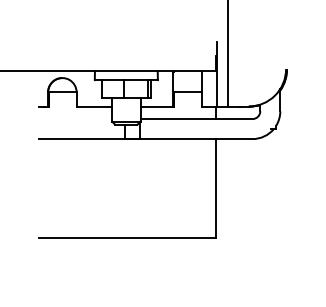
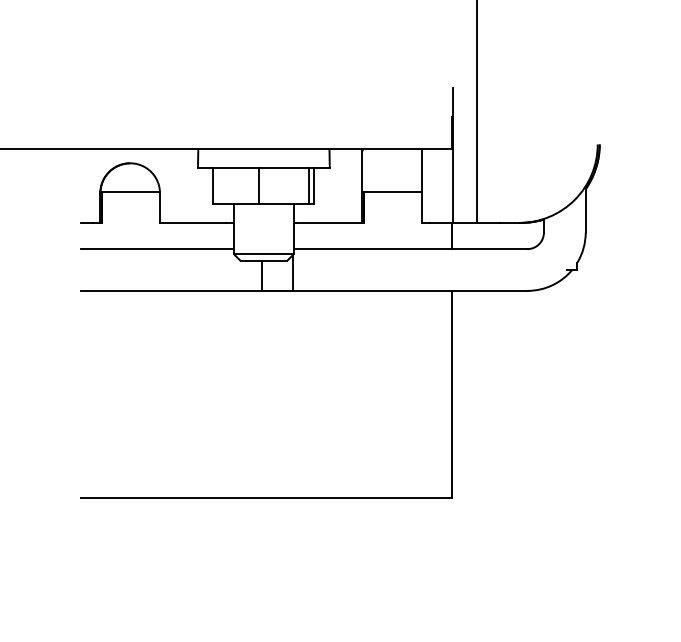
line: (75, 119) -> (157, 249), added

